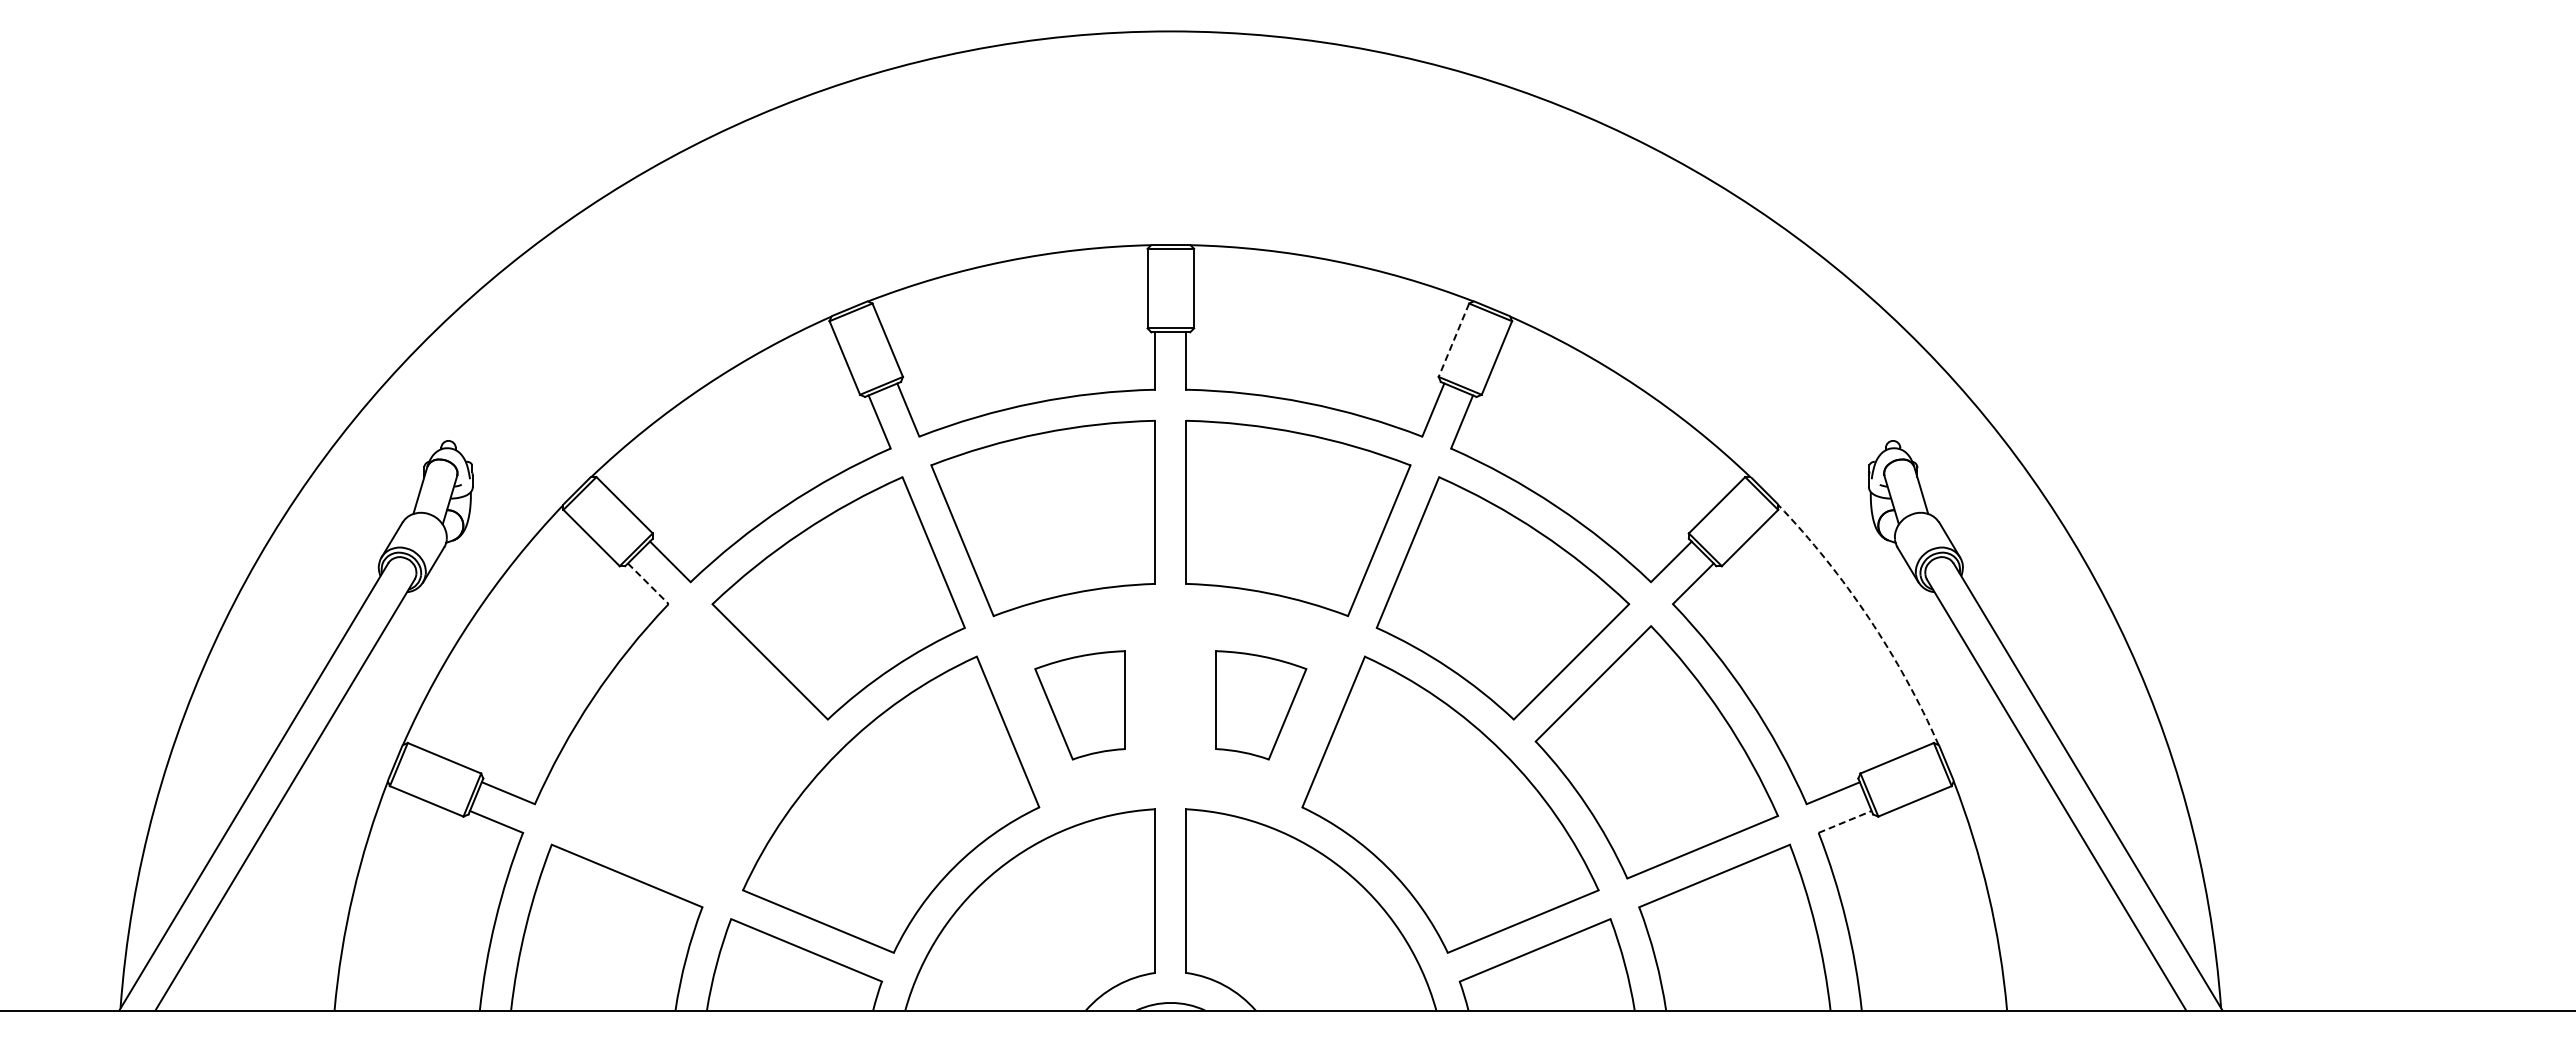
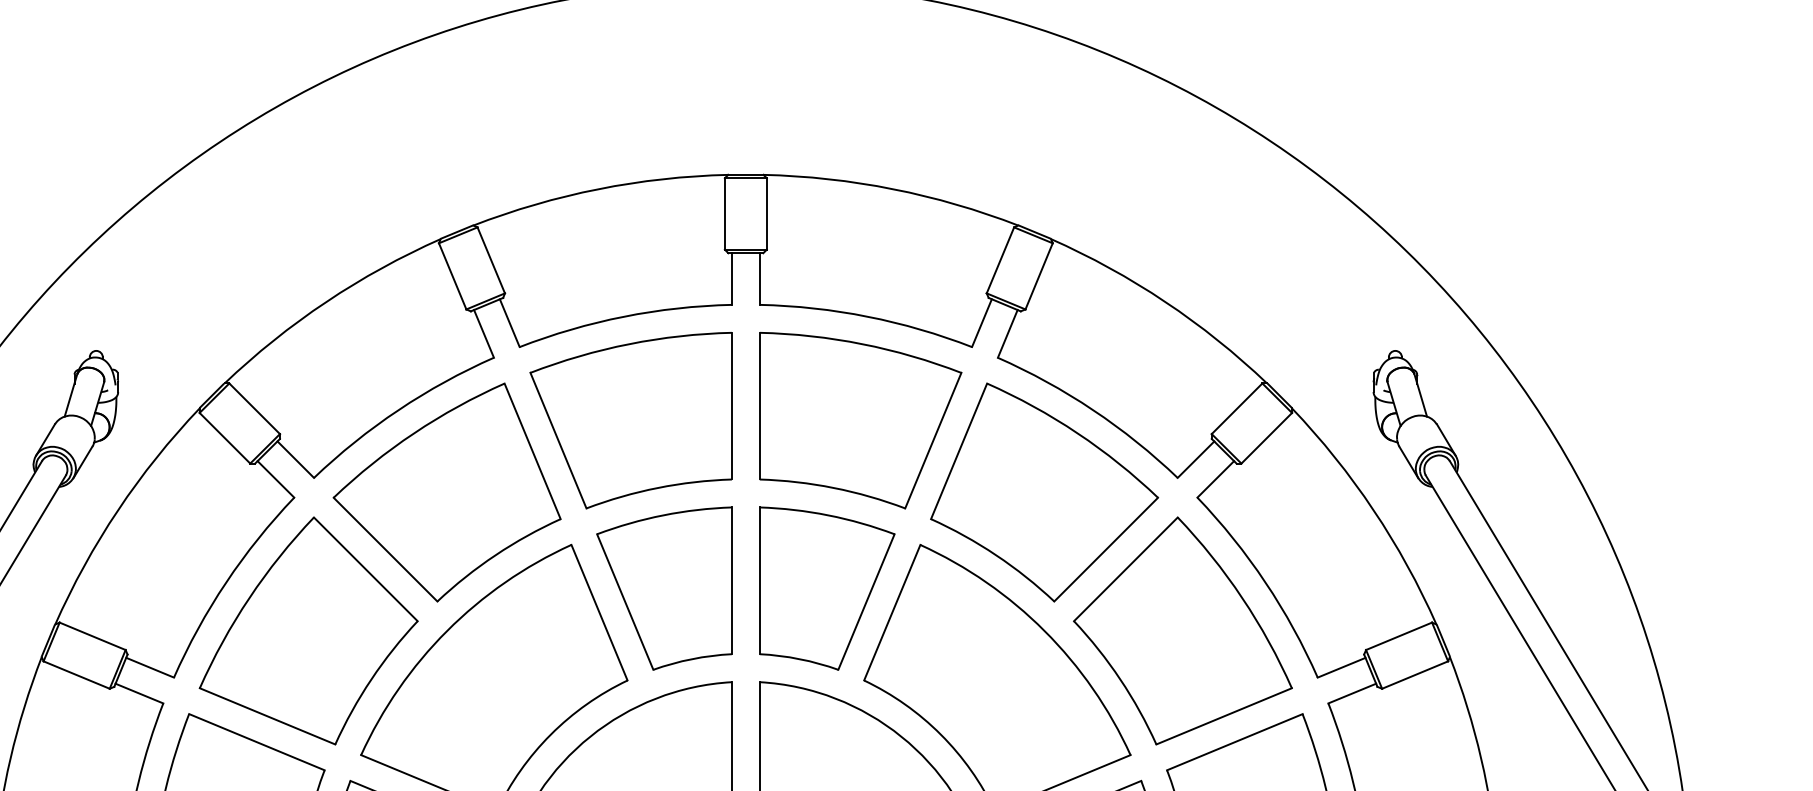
line: (1453, 340) -> (1000, 260), dashed -> solid
line: (648, 583) -> (276, 479), dashed -> solid
arc: (1868, 618) -> (1373, 510), dashed -> solid
part: (1079, 705) -> (663, 588), size x1.67
part: (1261, 705) -> (827, 588), size x1.67
part: (684, 752) -> (308, 631), added
line: (1845, 821) -> (1352, 693), dashed -> solid

